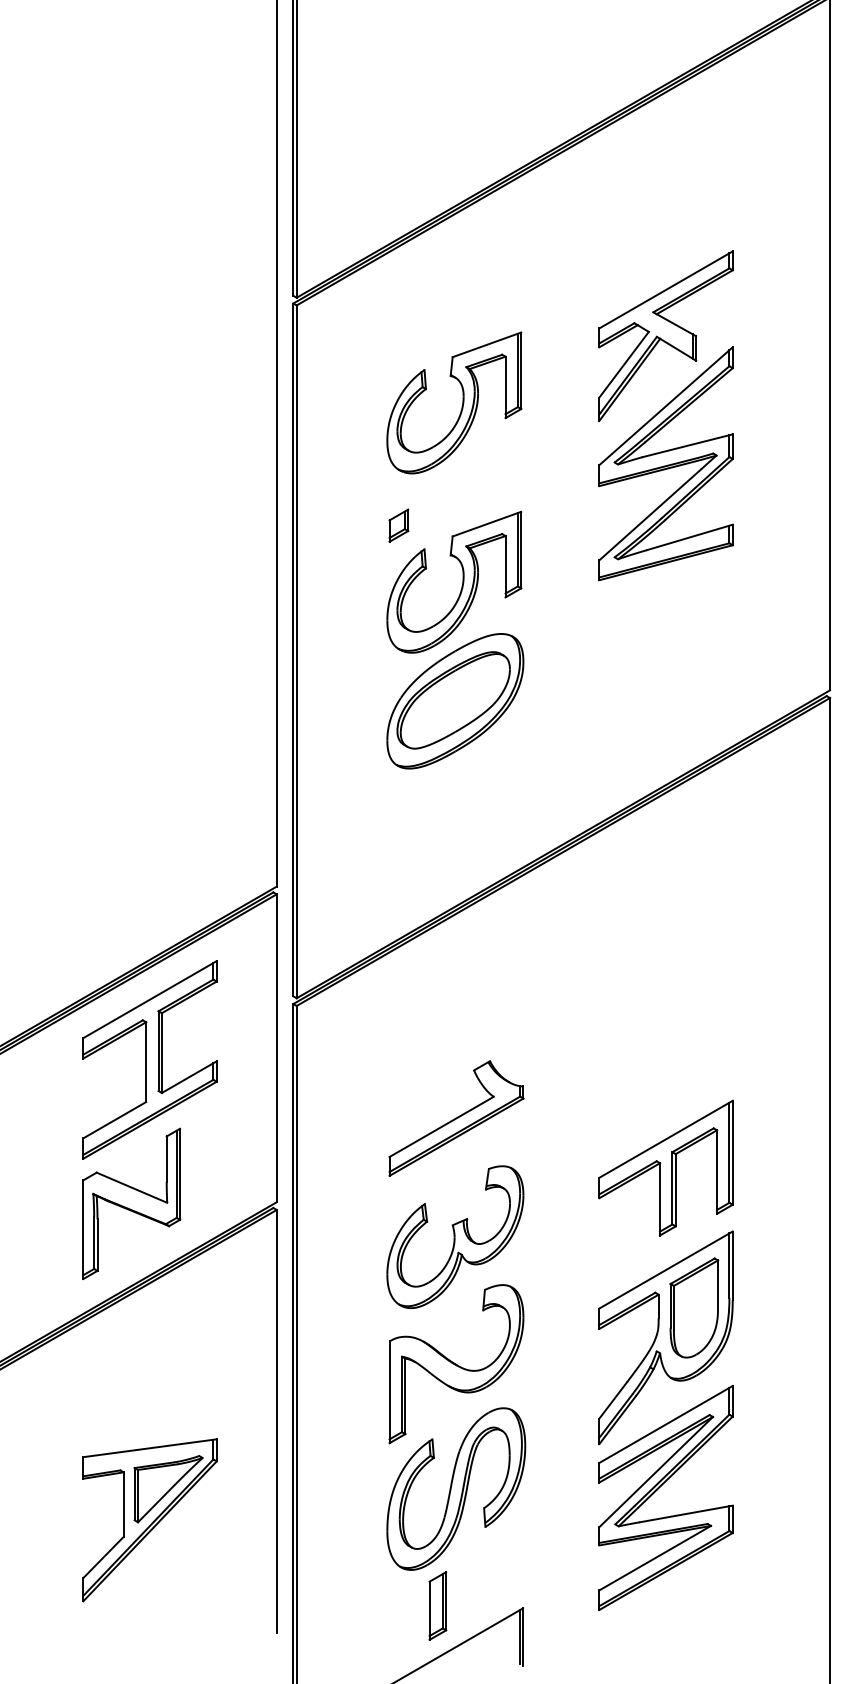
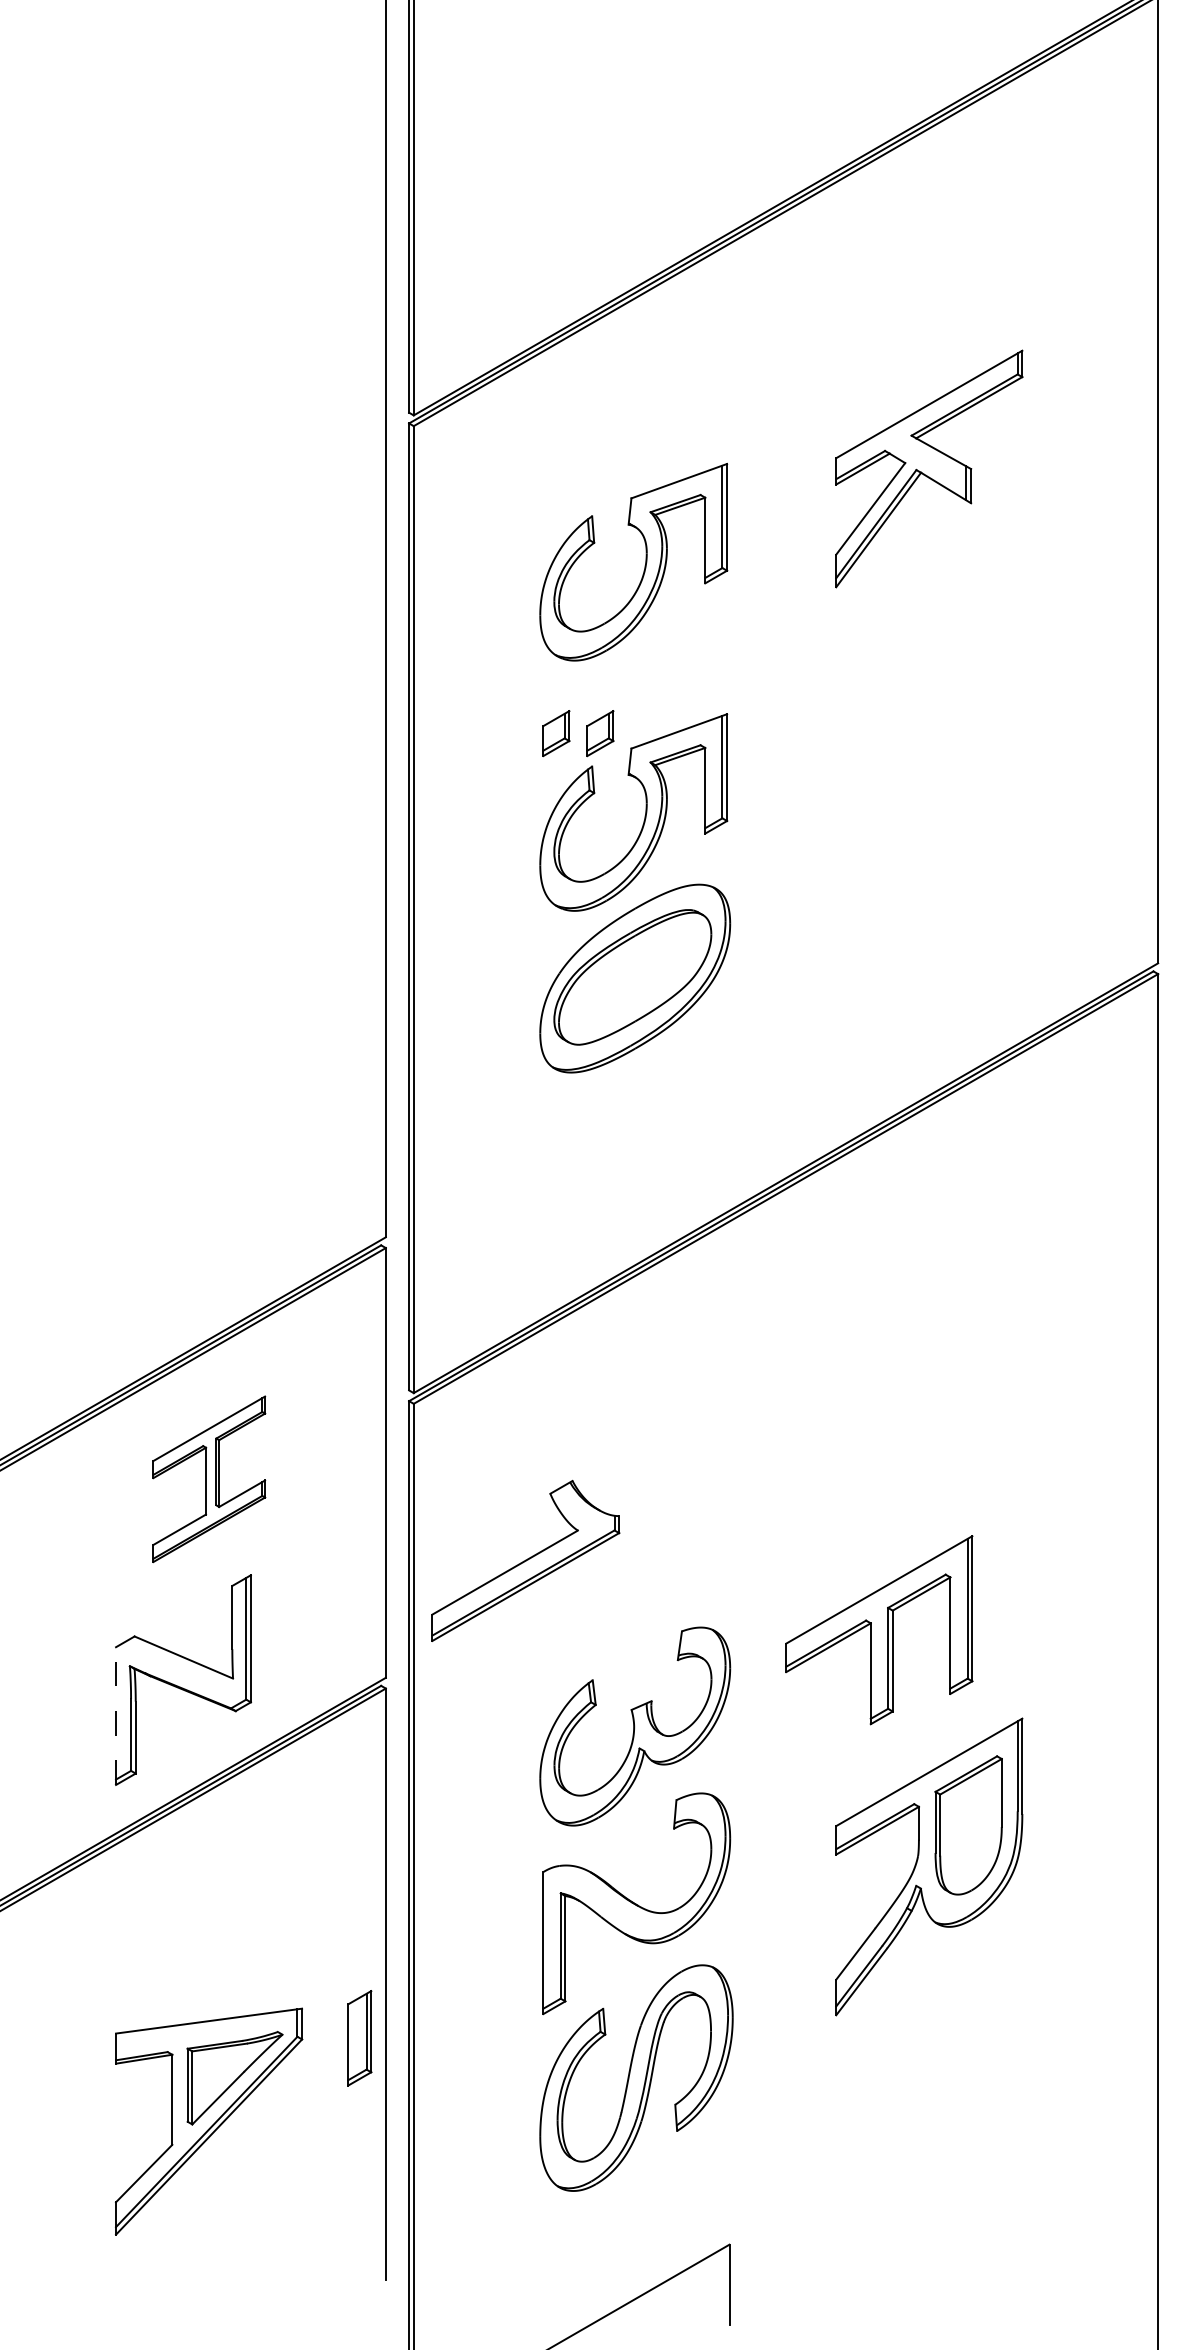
part: (666, 463) -> (929, 646), removed
part: (430, 525) -> (600, 733), added
part: (150, 1060) -> (209, 1479), size x0.6
part: (456, 1118) -> (525, 1560), moved
part: (666, 1168) -> (879, 1630), moved
line: (83, 1229) -> (116, 1716), solid -> dashed
part: (658, 1489) -> (918, 2078), removed
part: (437, 1606) -> (359, 2038), moved
line: (519, 1636) -> (724, 2284), removed

